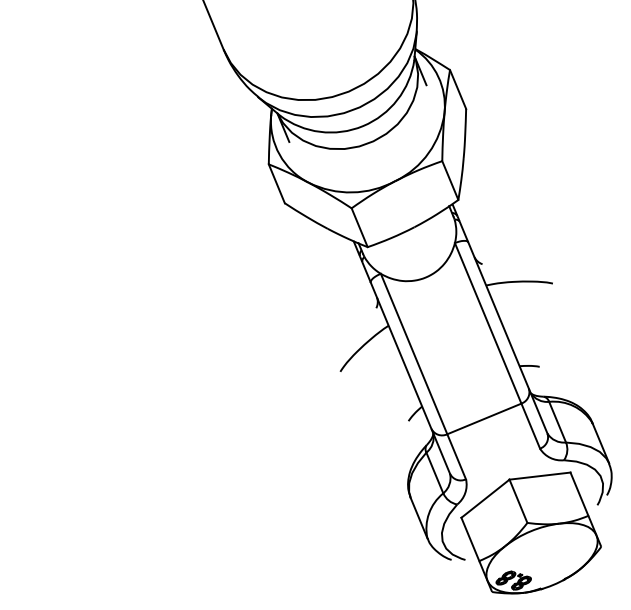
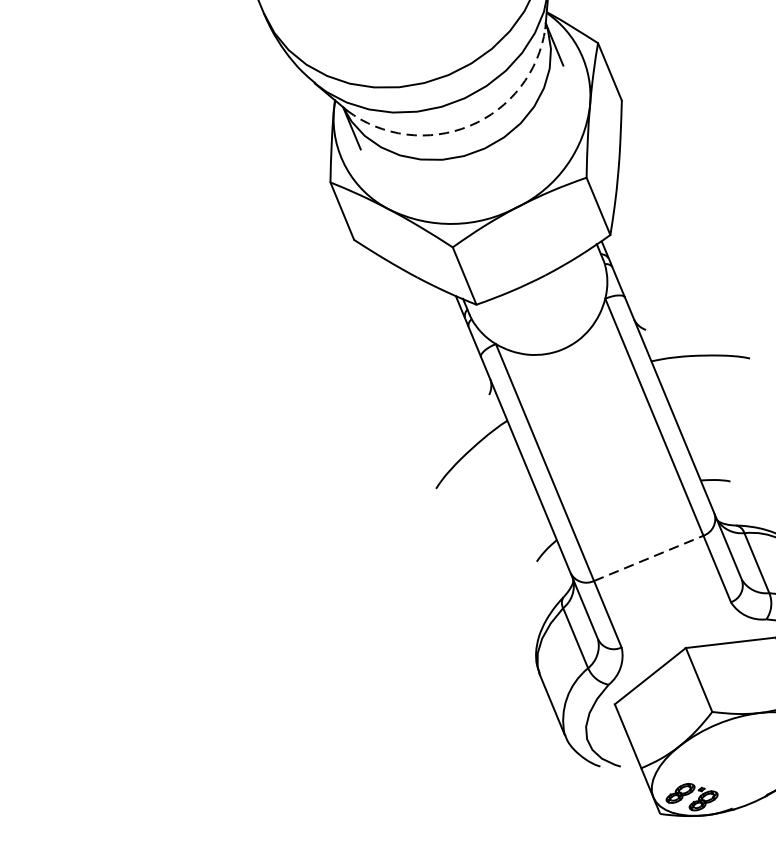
arc: (363, 126) -> (470, 126), solid -> dashed
line: (484, 418) -> (648, 557), solid -> dashed

